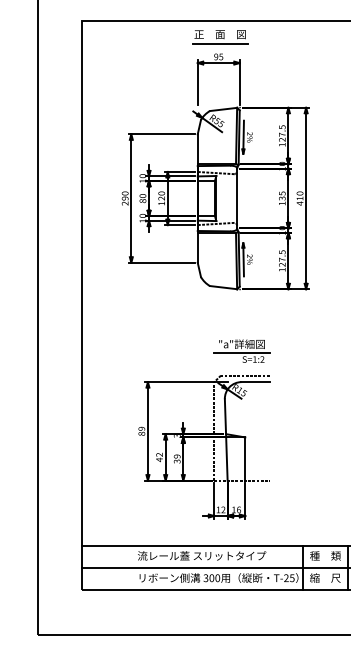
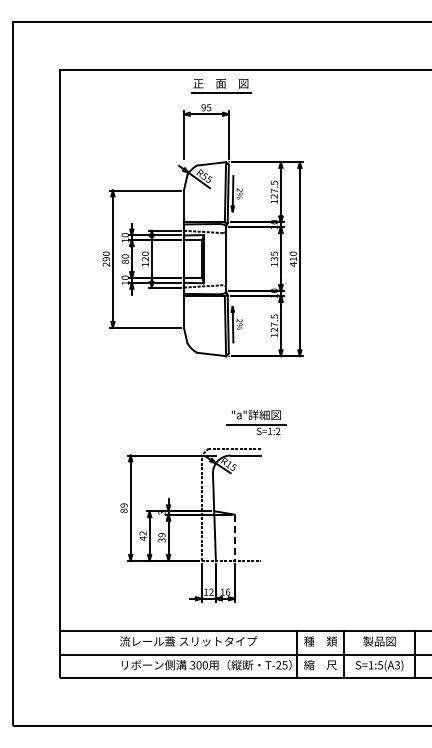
part: (220, 37) -> (221, 86), moved
part: (242, 351) -> (256, 422), moved
line: (245, 459) -> (234, 538), solid -> dashed

